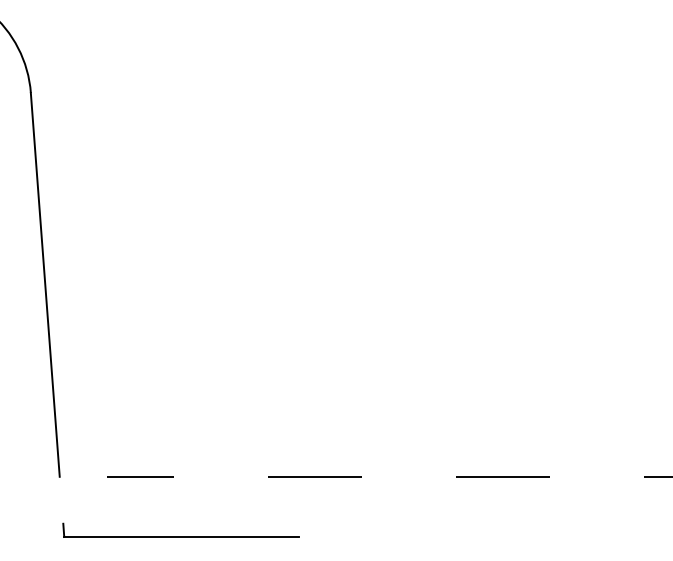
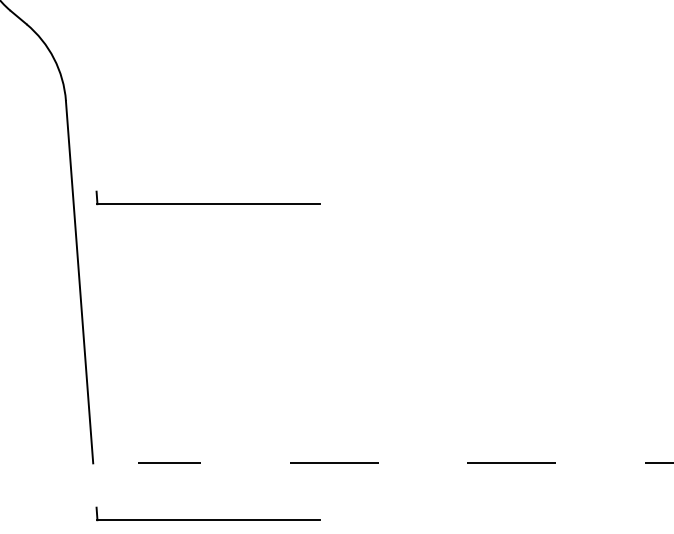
part: (180, 195) -> (207, 197), added

